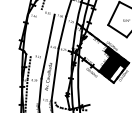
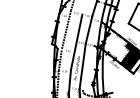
line: (36, 31) -> (66, 29), added

